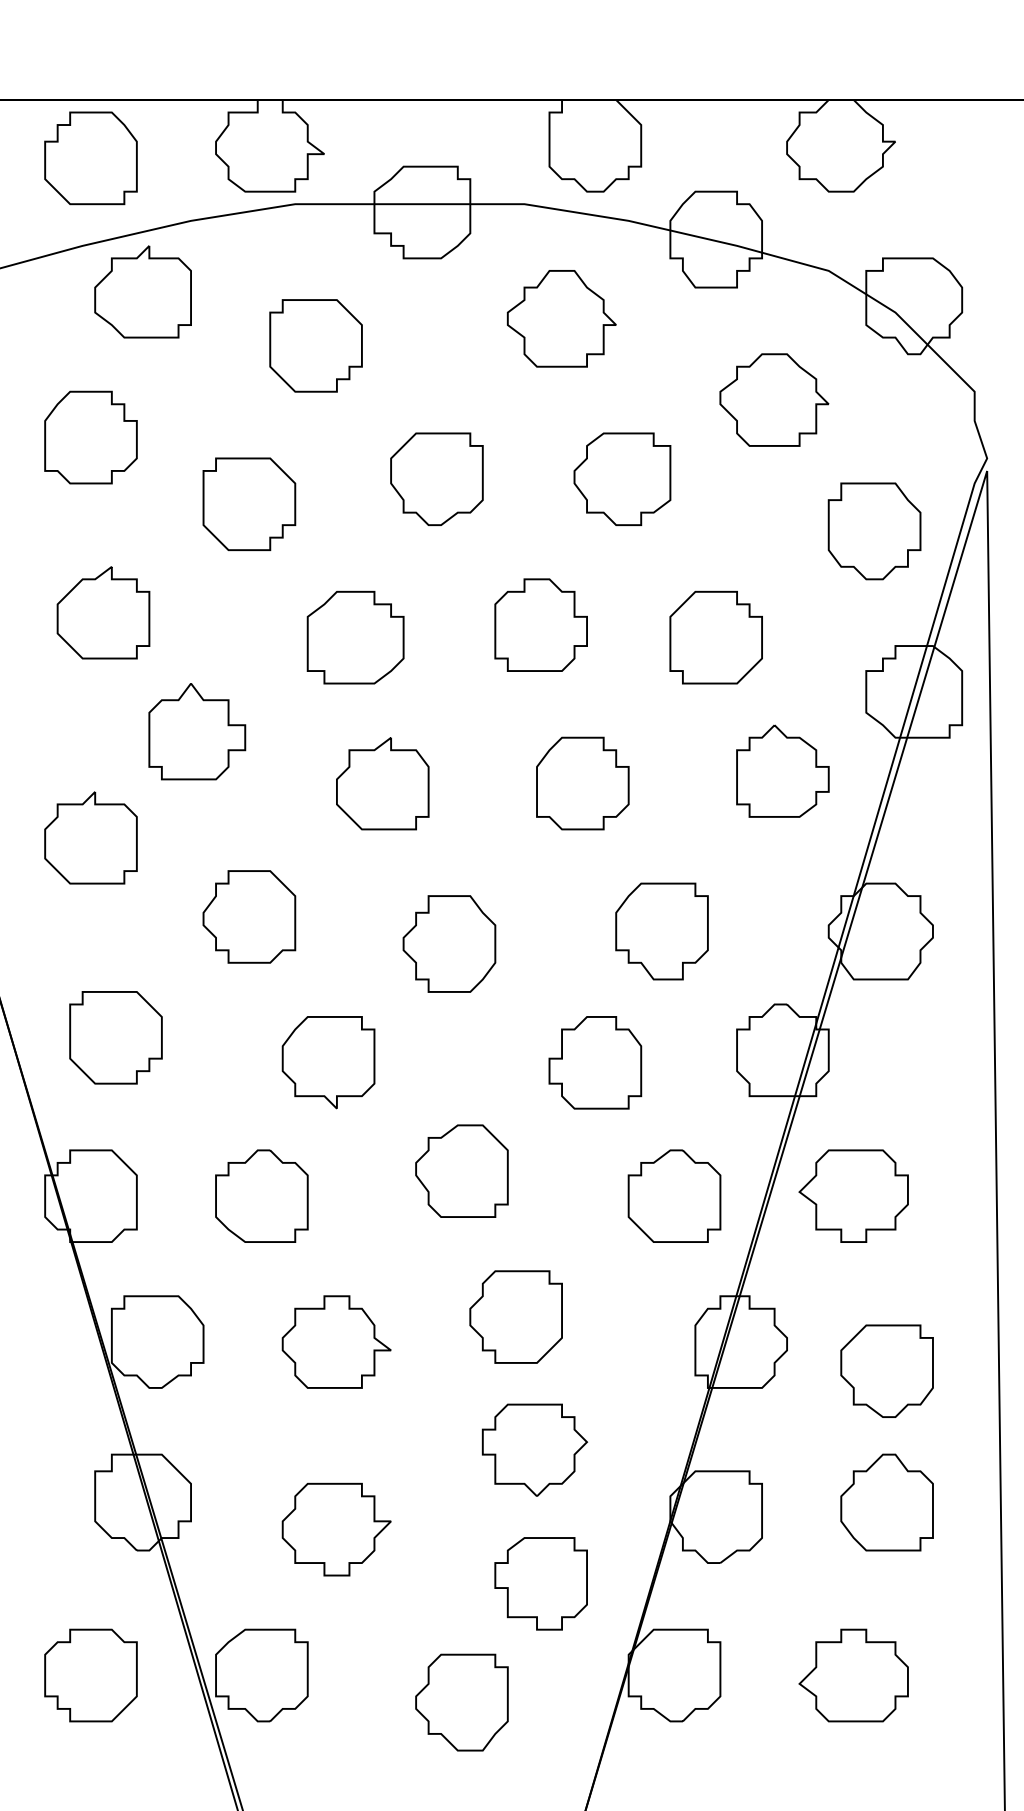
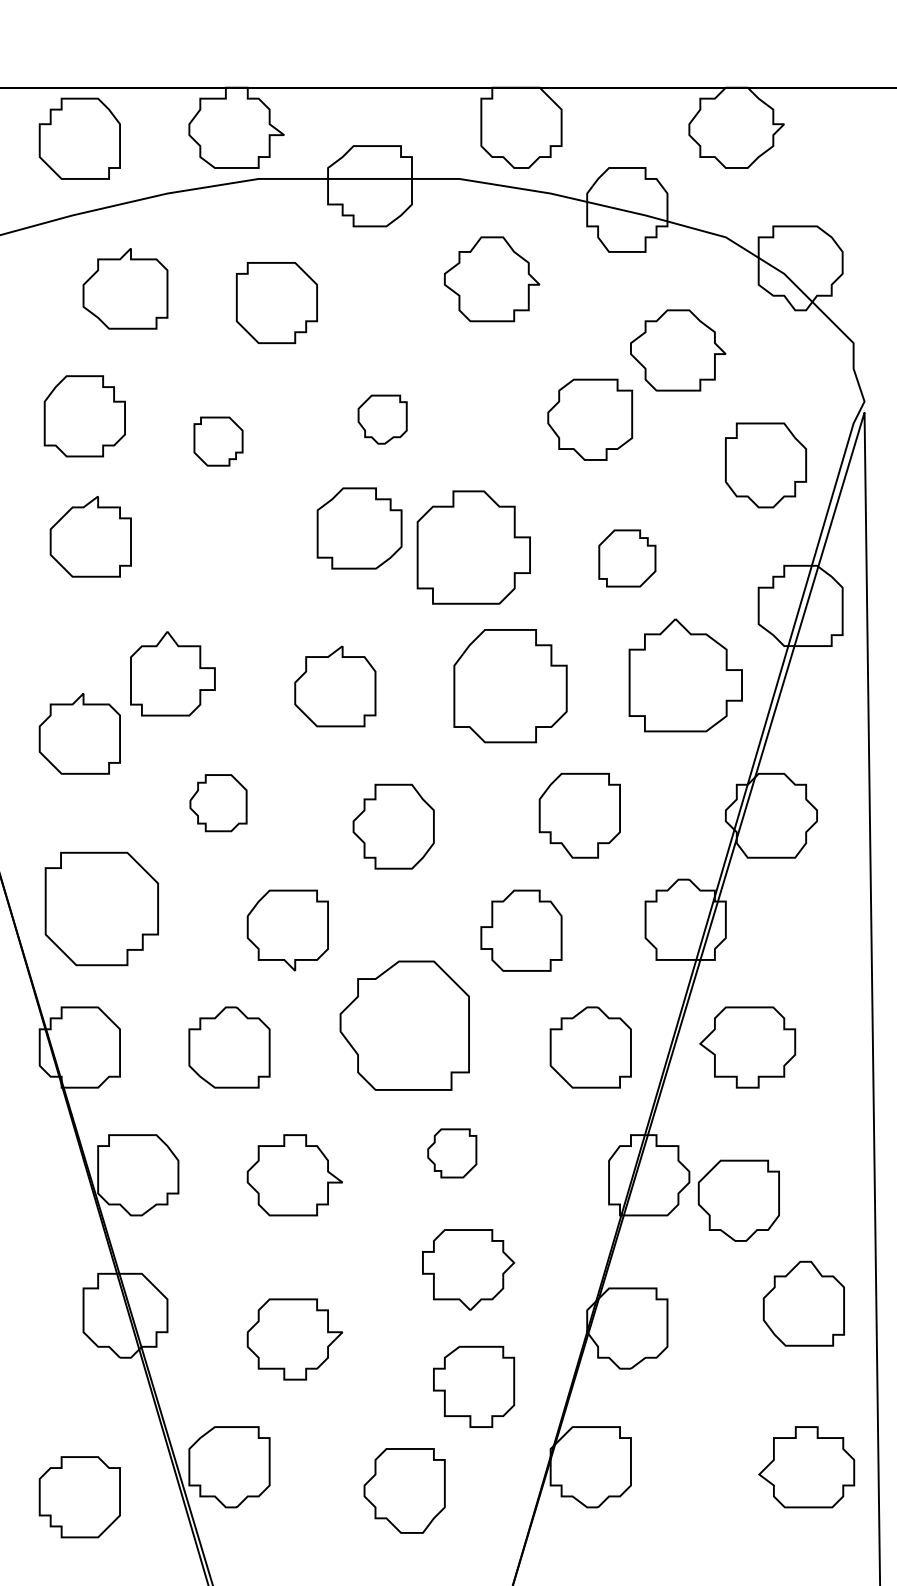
part: (143, 291) -> (125, 288), moved
part: (90, 437) -> (84, 416), moved
part: (436, 478) -> (382, 419), size x0.6
part: (622, 478) -> (590, 419), moved
part: (249, 504) -> (218, 441), size x0.6
part: (541, 625) -> (474, 547), size x1.4
part: (355, 637) -> (359, 528), moved
part: (716, 637) -> (627, 558), size x0.7
part: (196, 731) -> (172, 673), moved
part: (782, 771) -> (685, 675), size x1.4
part: (582, 783) -> (510, 686), size x1.4
part: (249, 917) -> (218, 803), size x0.7
part: (115, 1037) -> (101, 908), size x1.4
part: (461, 1171) -> (404, 1025), size x1.6
part: (516, 1317) -> (452, 1153), size x0.6
part: (886, 1370) -> (738, 1200), moved
part: (886, 1502) -> (803, 1303), moved
part: (90, 1675) -> (79, 1497), moved
part: (853, 1675) -> (806, 1467), moved

